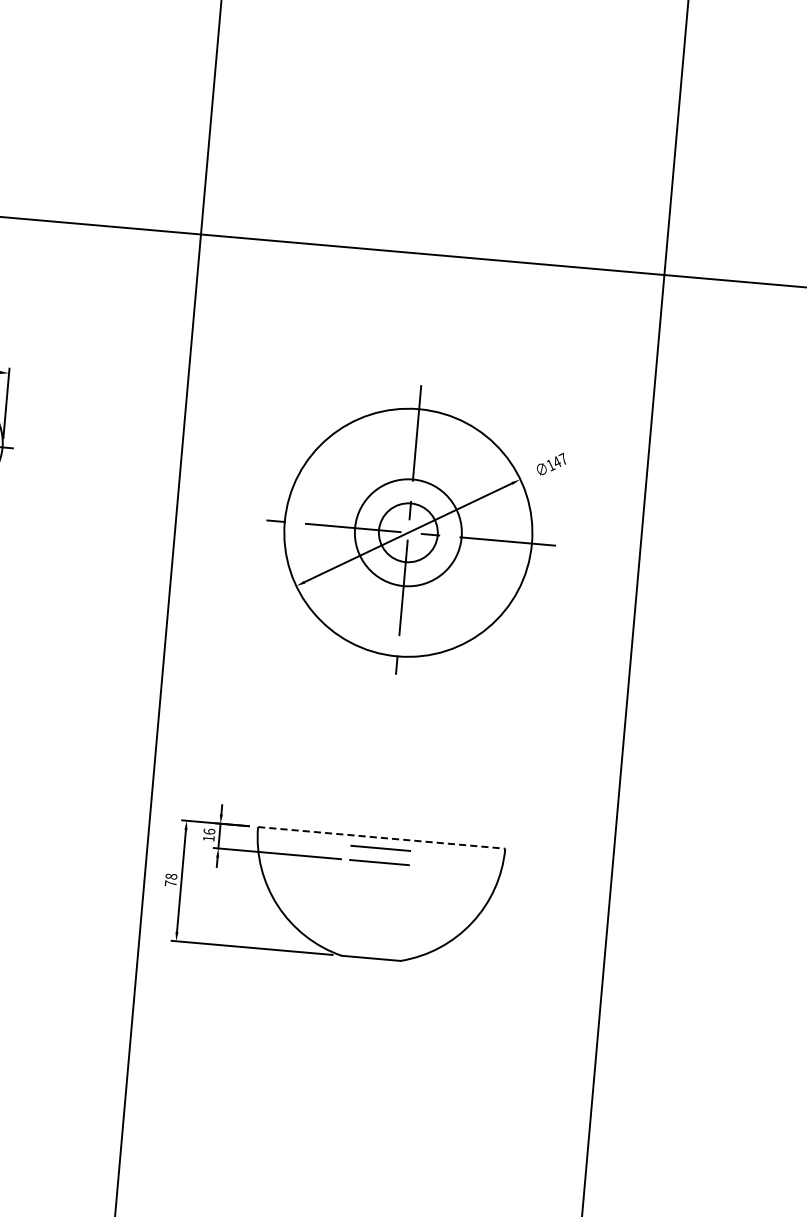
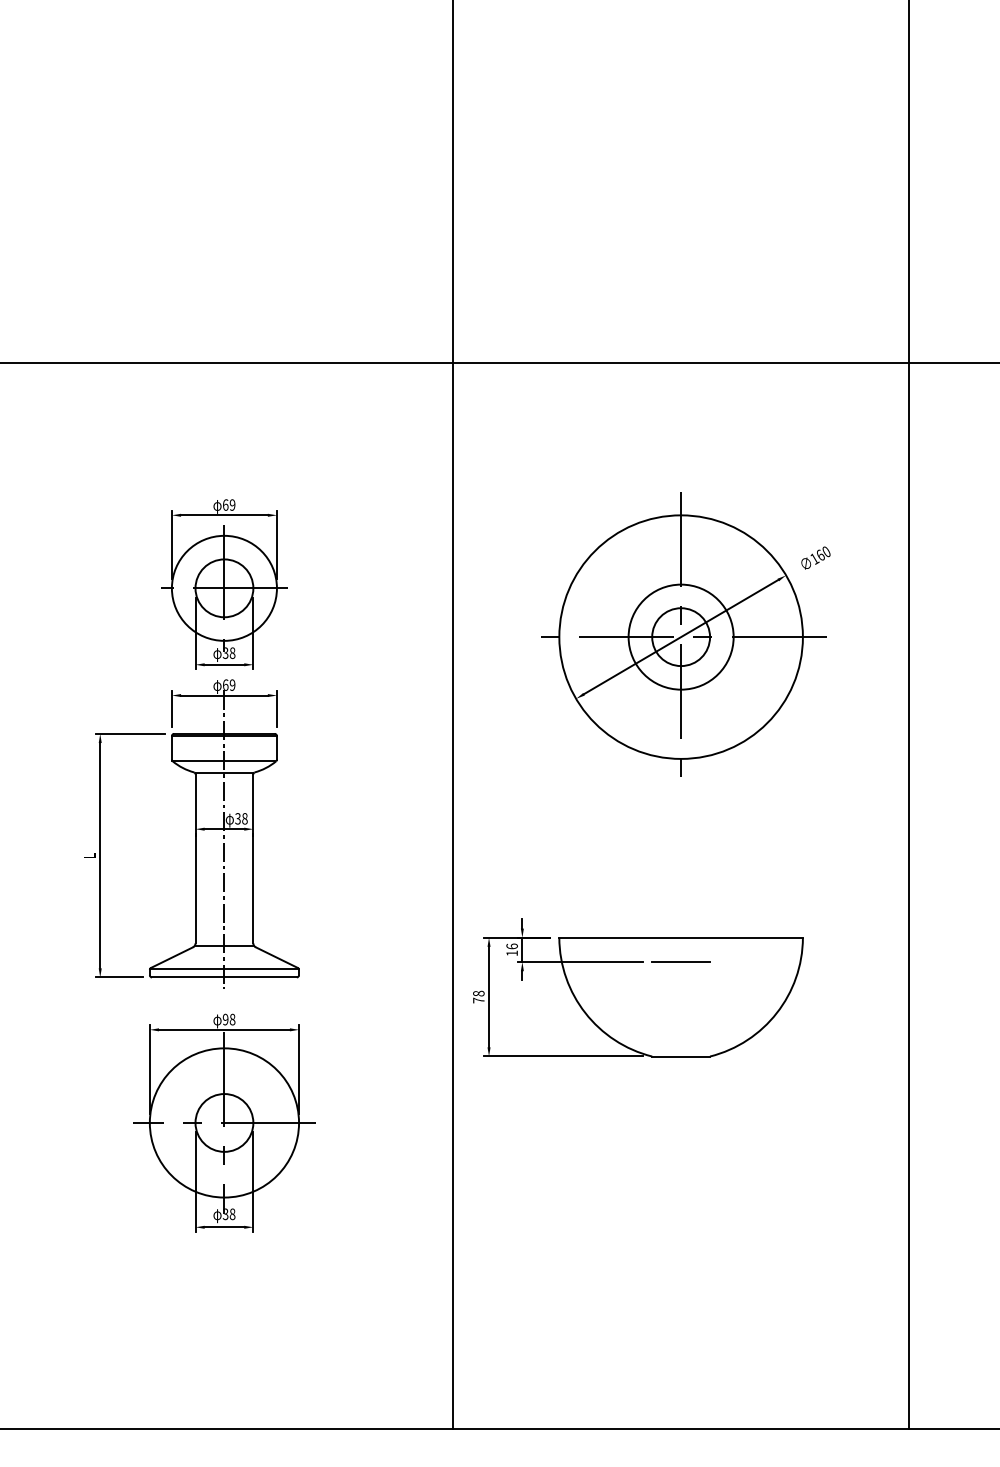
text: (560, 459) -> (823, 552), 147 -> 160
line: (382, 837) -> (681, 937), dashed -> solid
line: (380, 847) -> (680, 947), removed

